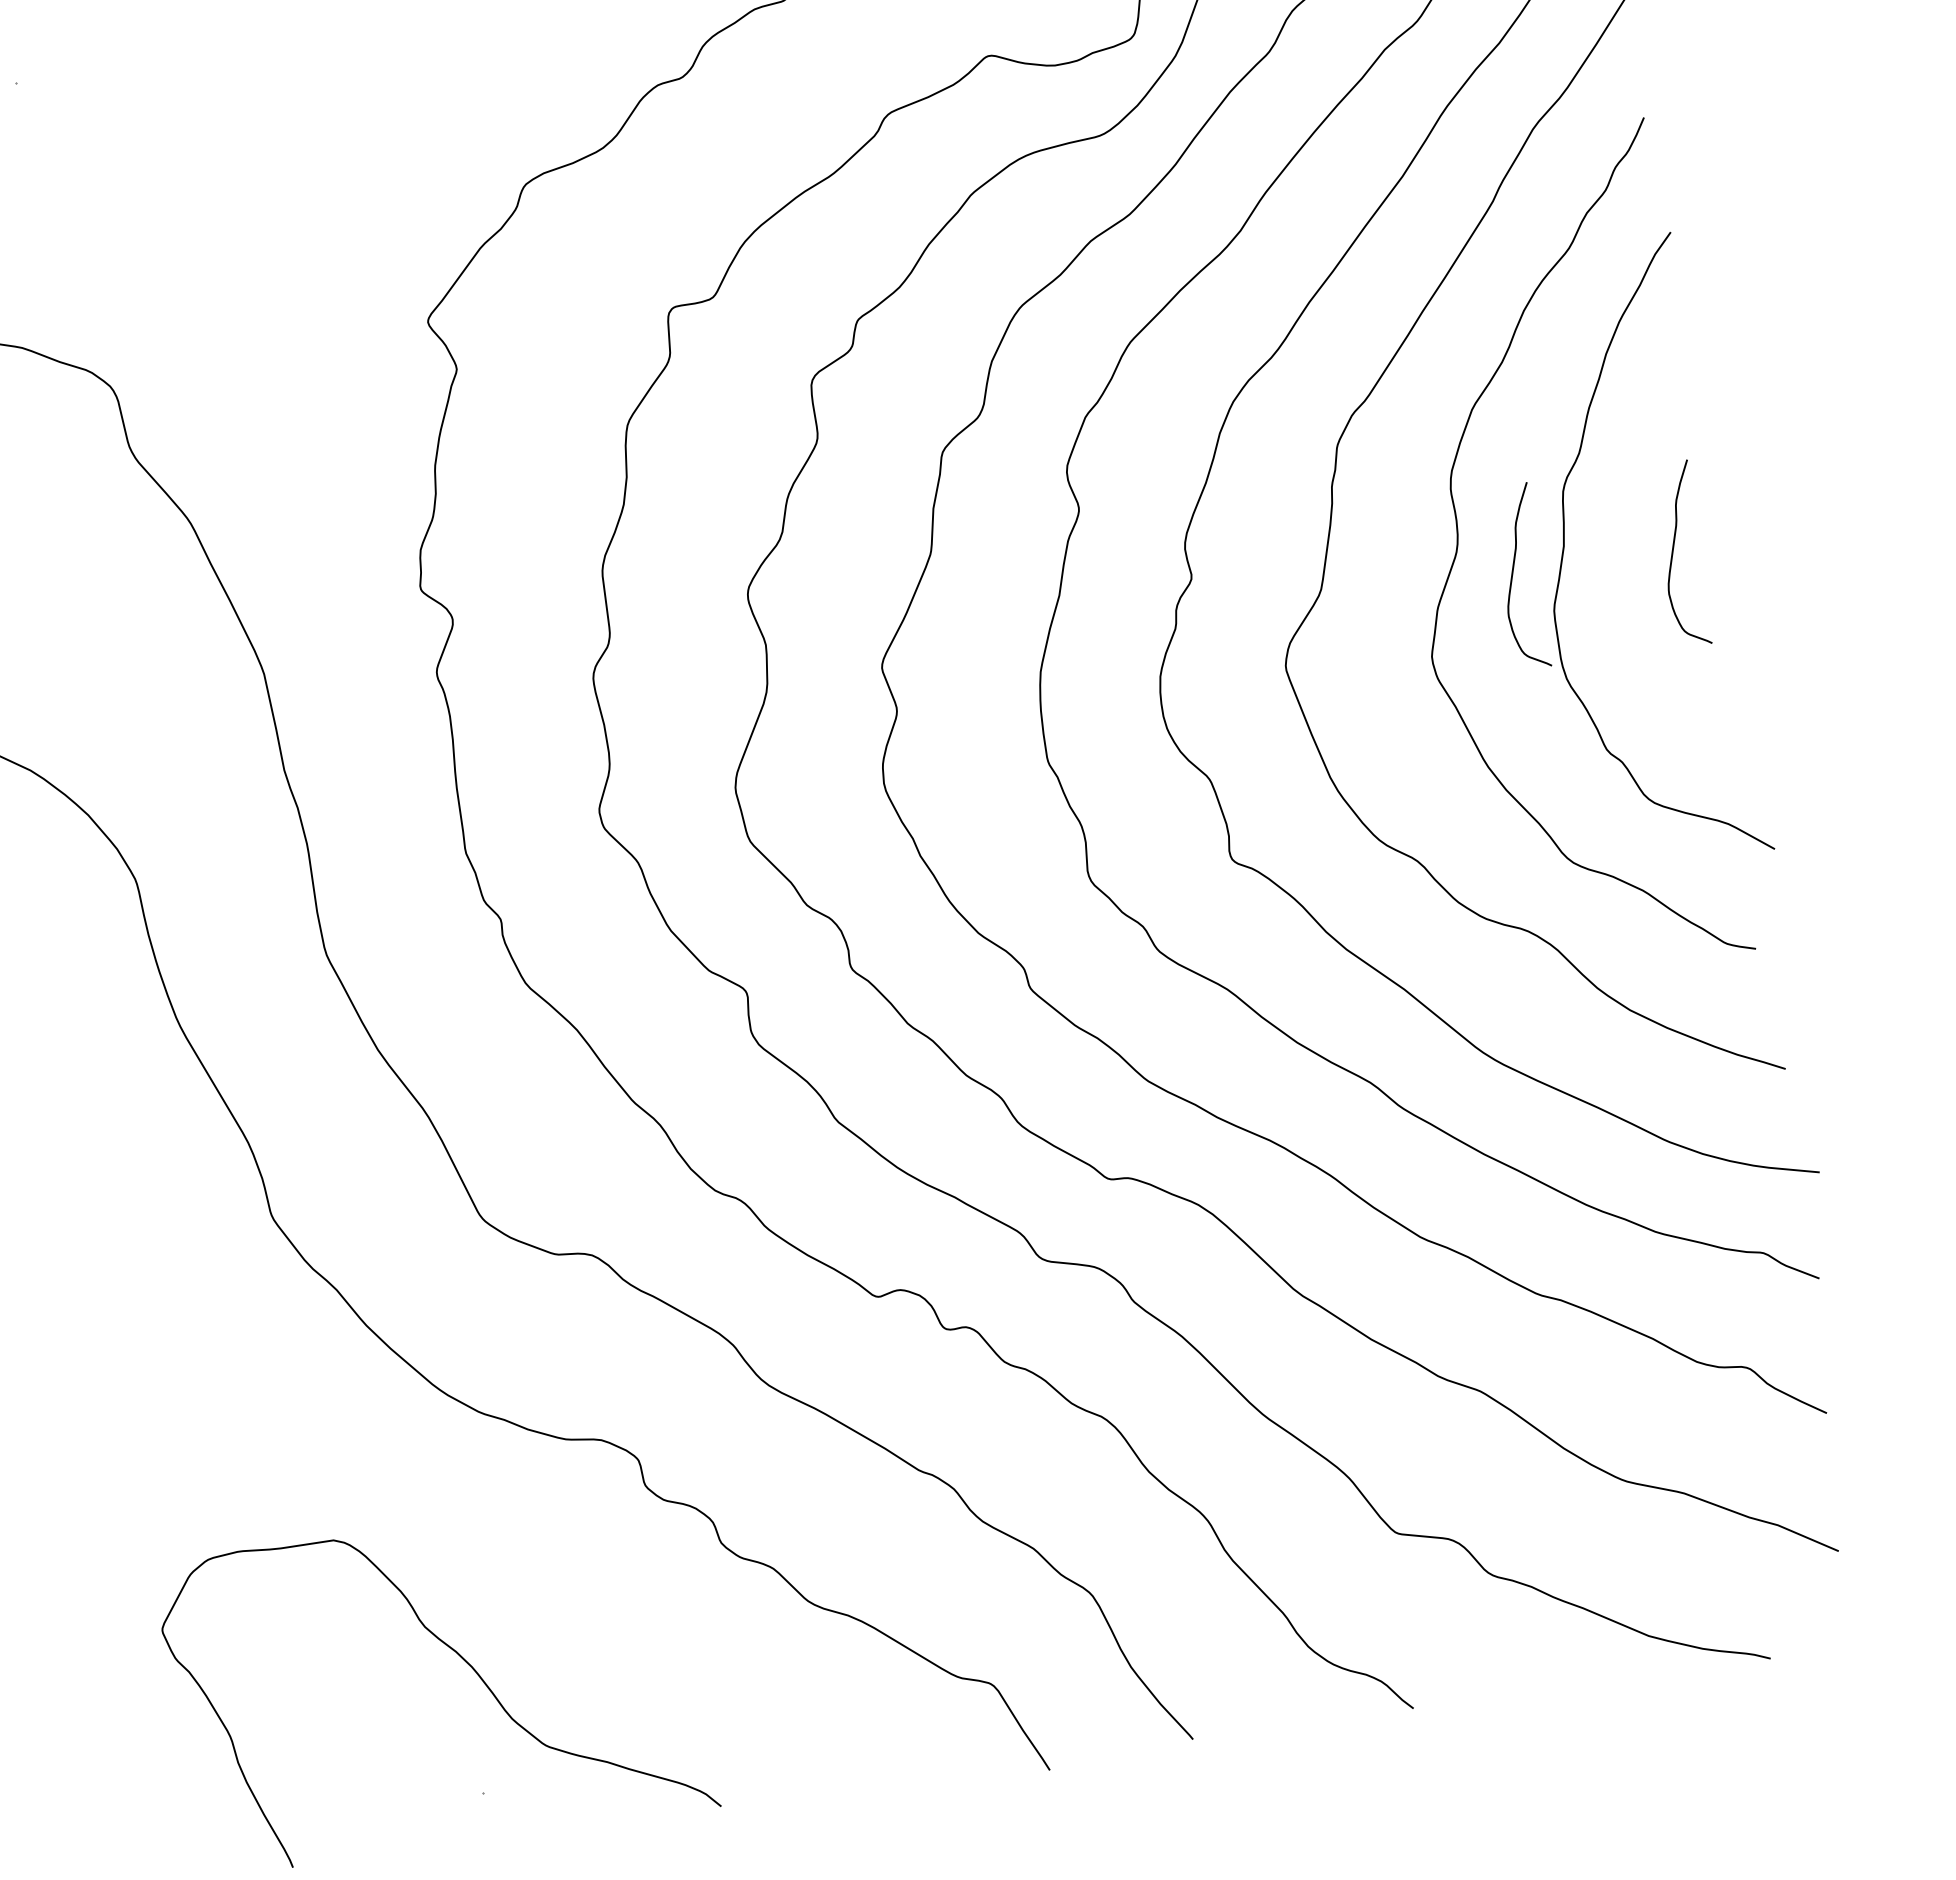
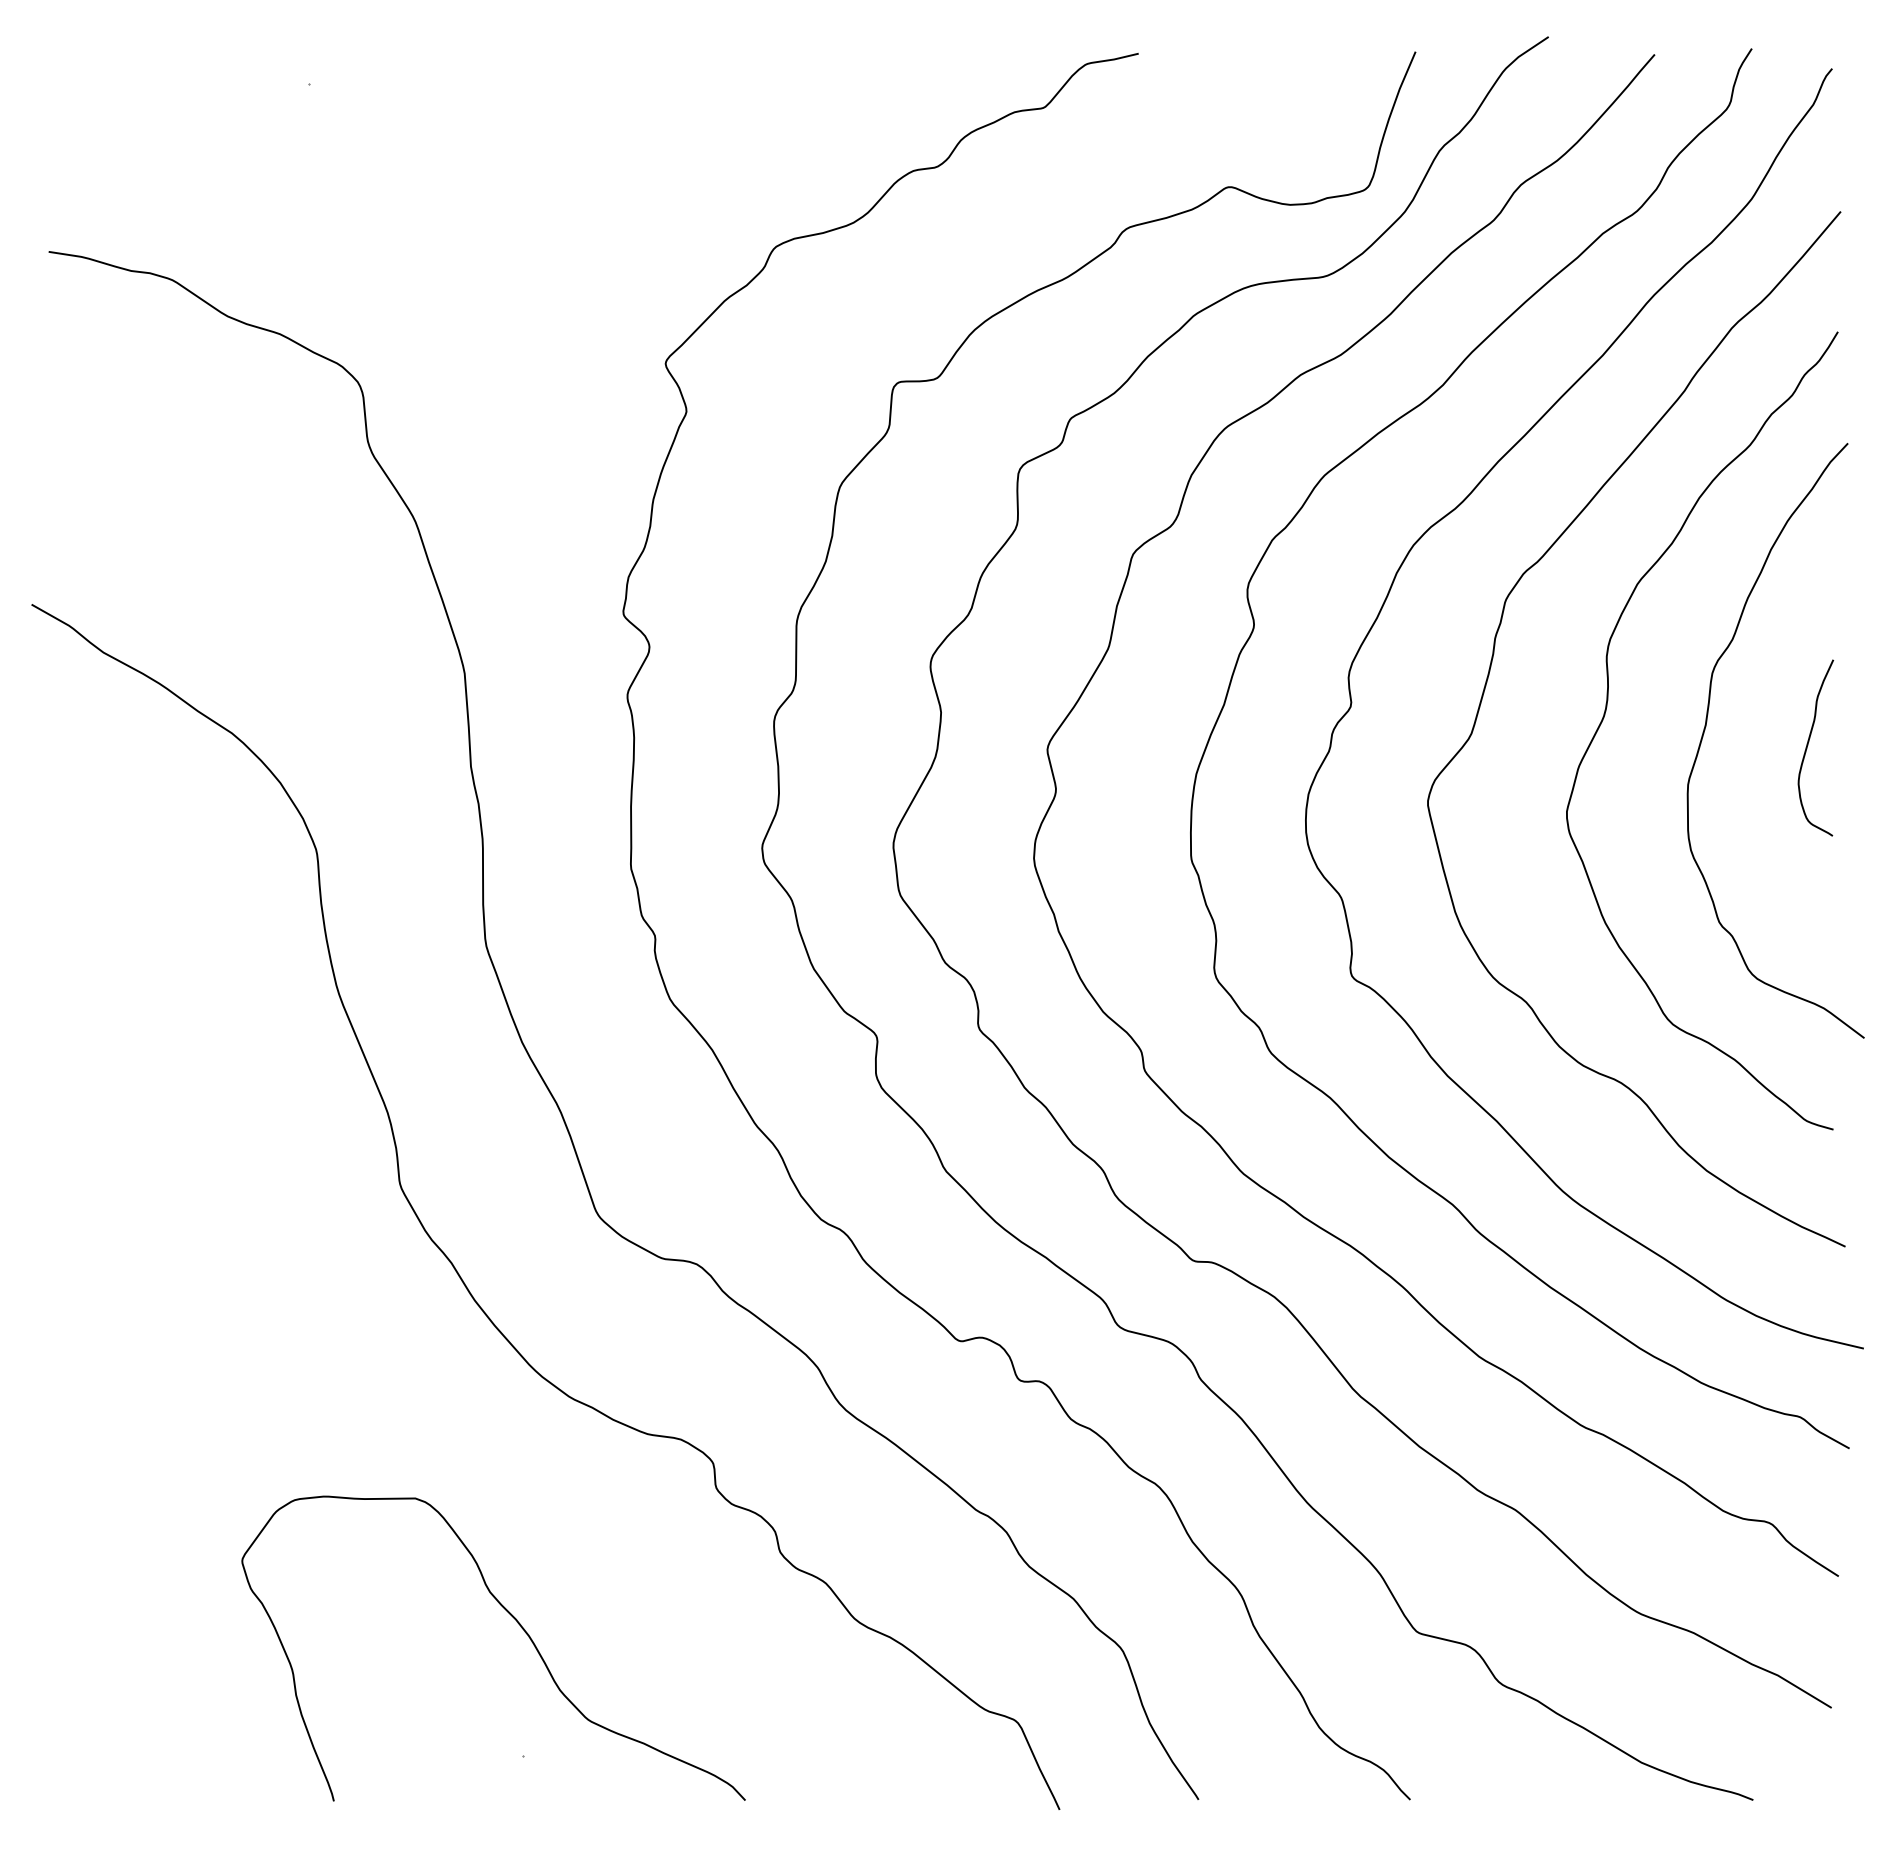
curve: (1513, 575) -> (1654, 745), removed

